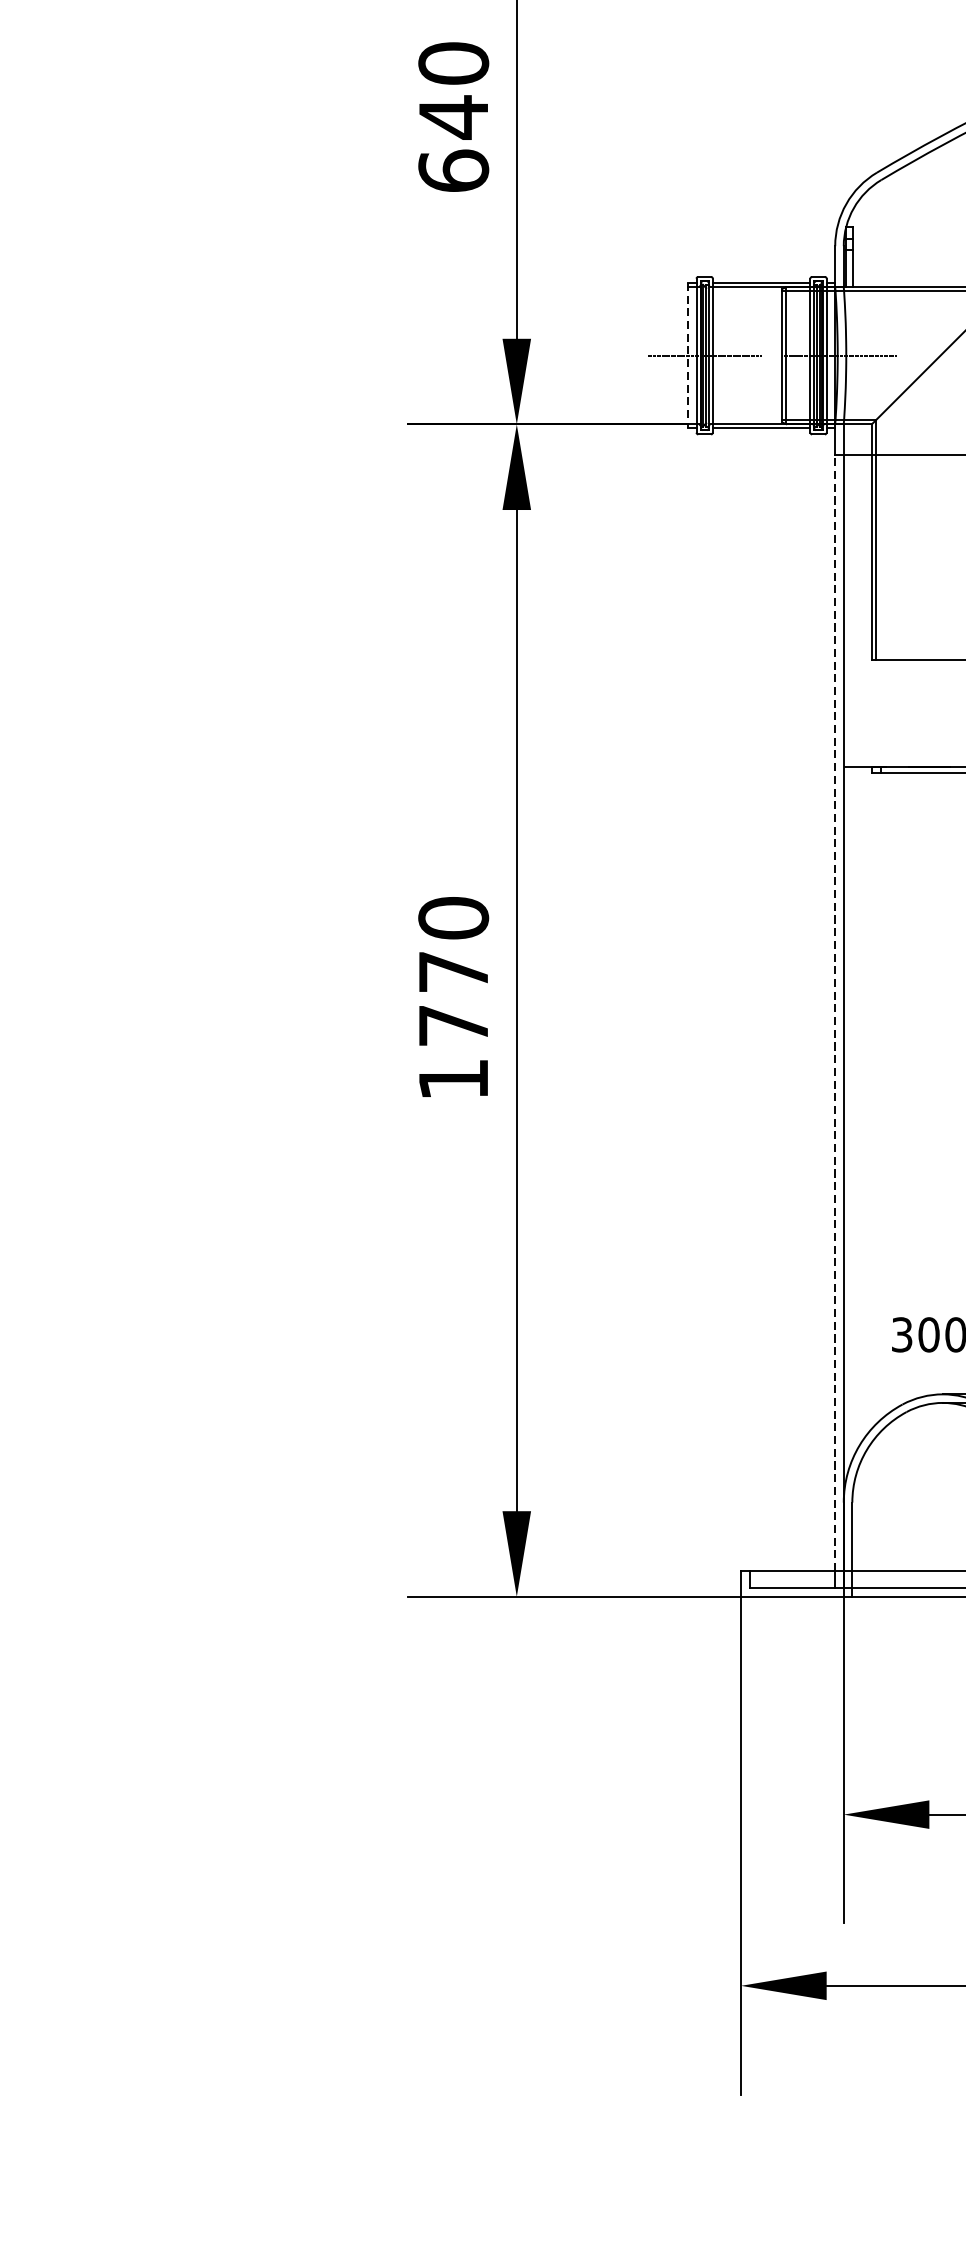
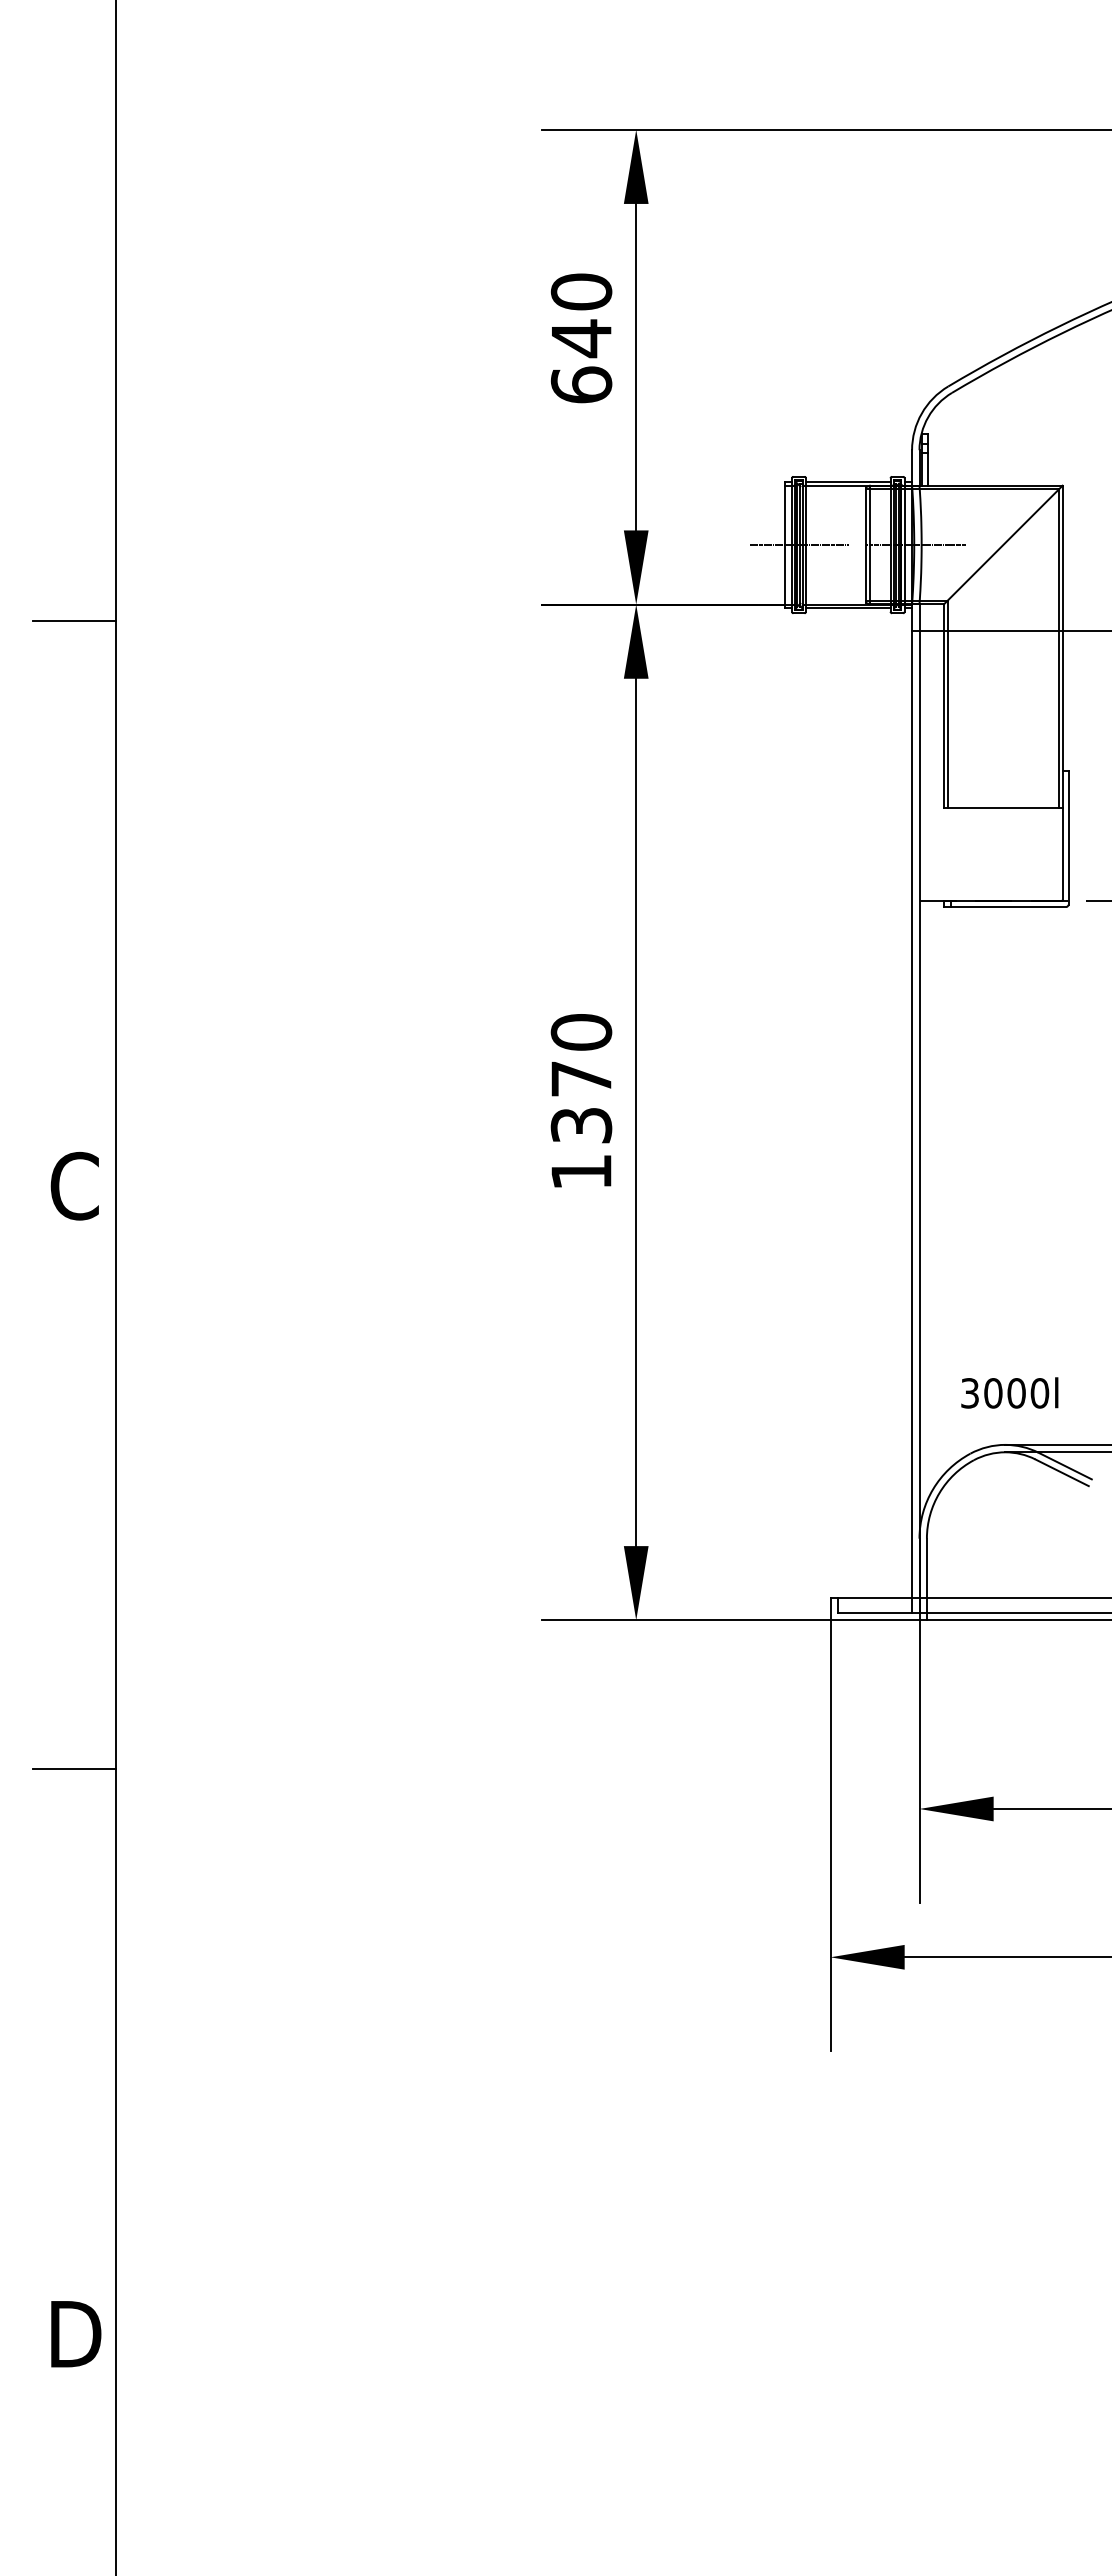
line: (687, 356) -> (784, 545), dashed -> solid
line: (835, 1012) -> (912, 1114), dashed -> solid
text: (453, 1025) -> (581, 1125), 1770 -> 1370

